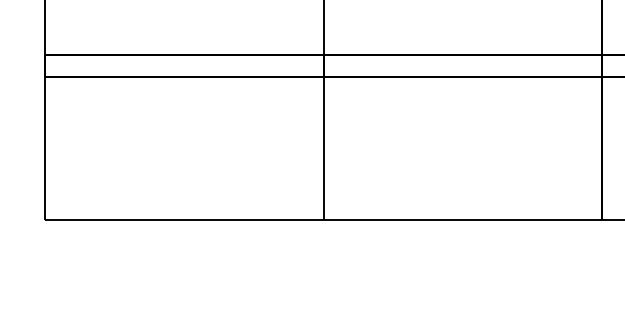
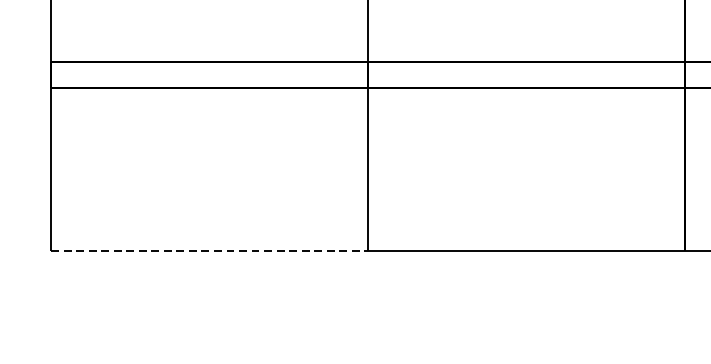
line: (184, 220) -> (209, 250), solid -> dashed

